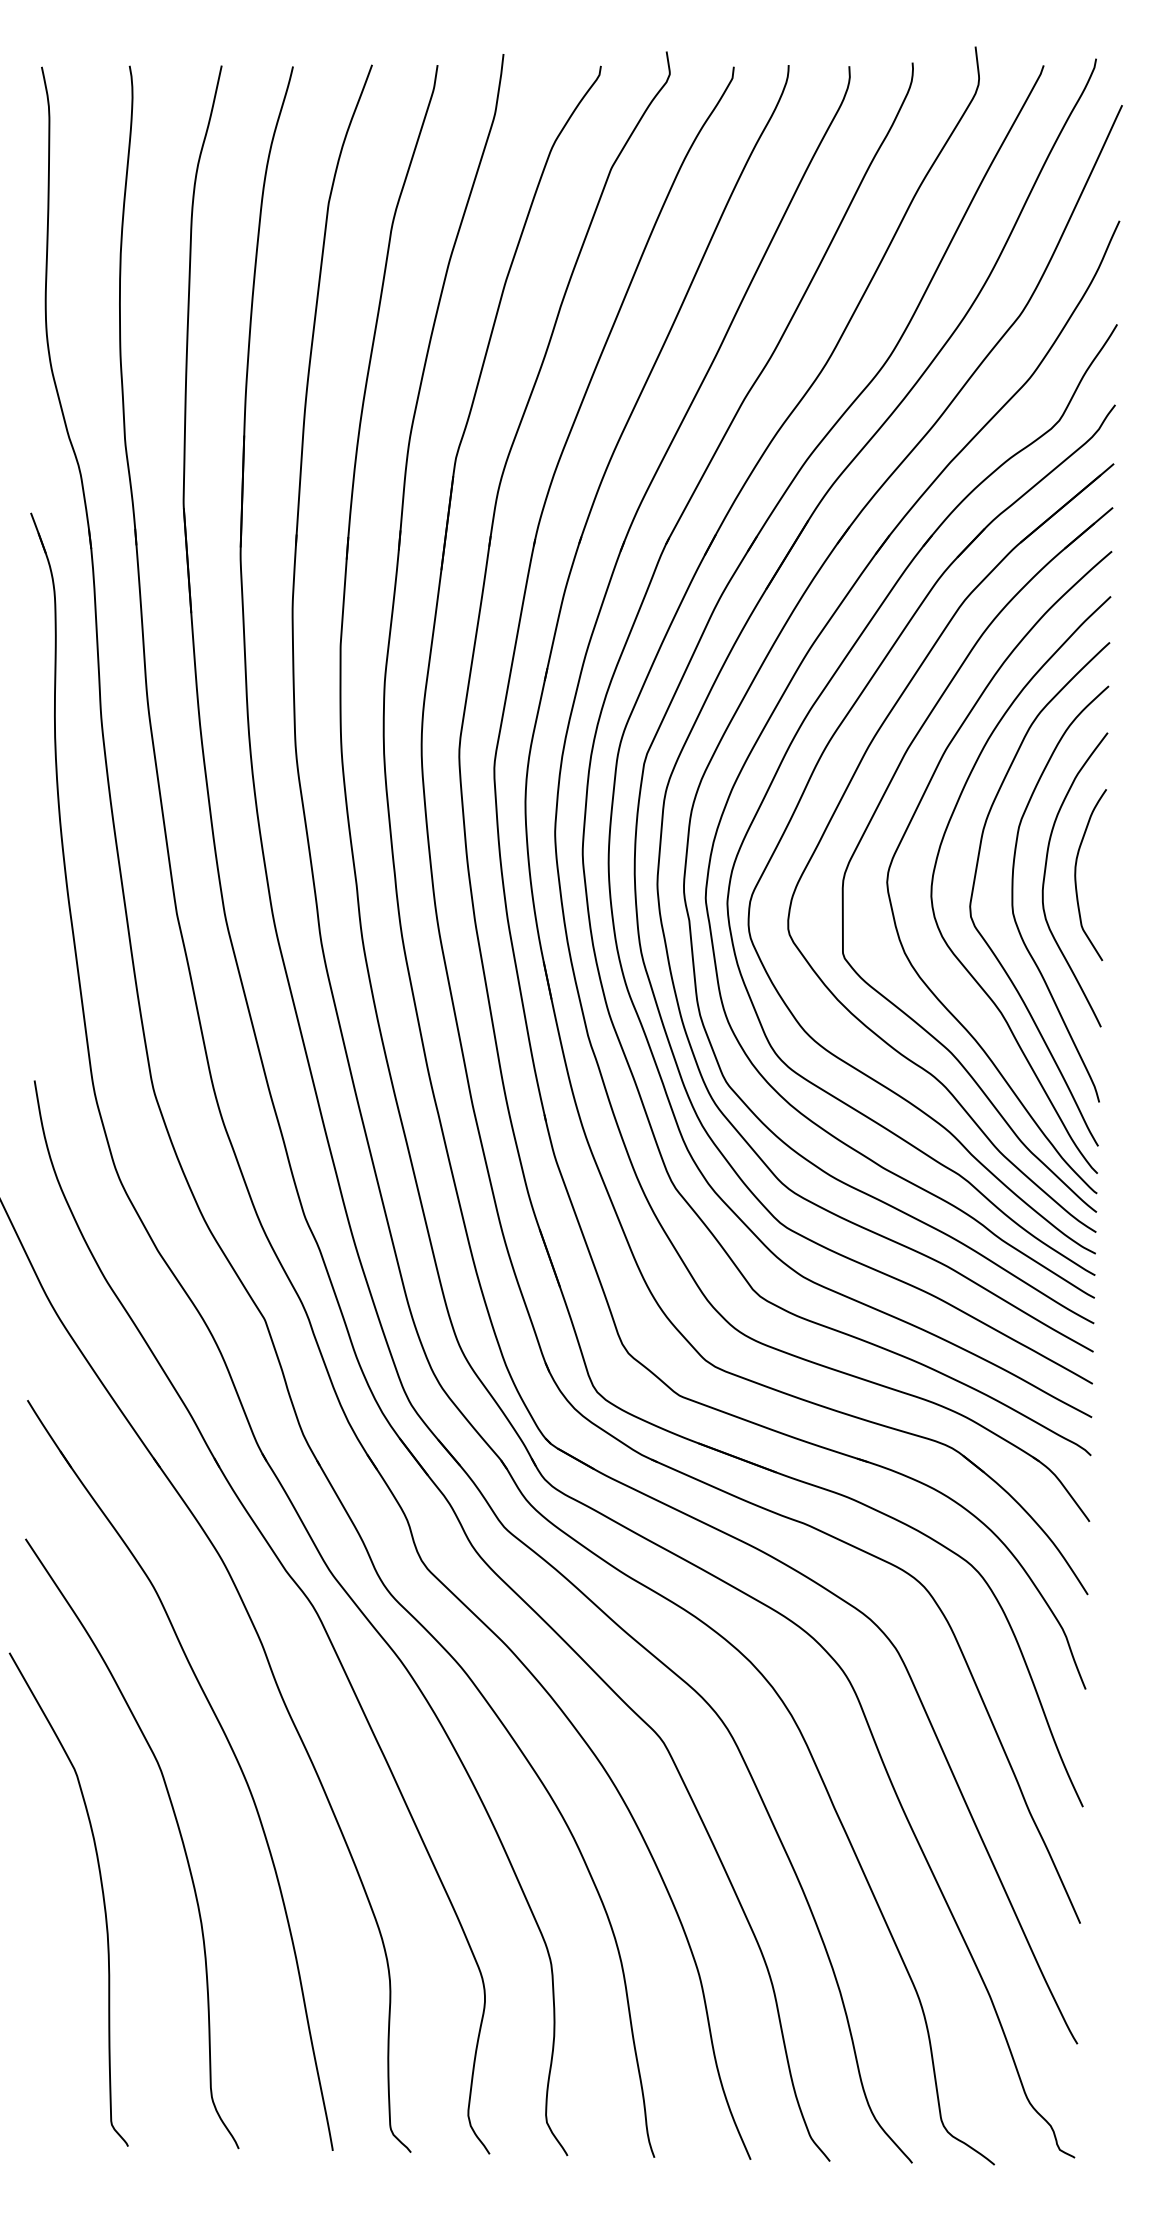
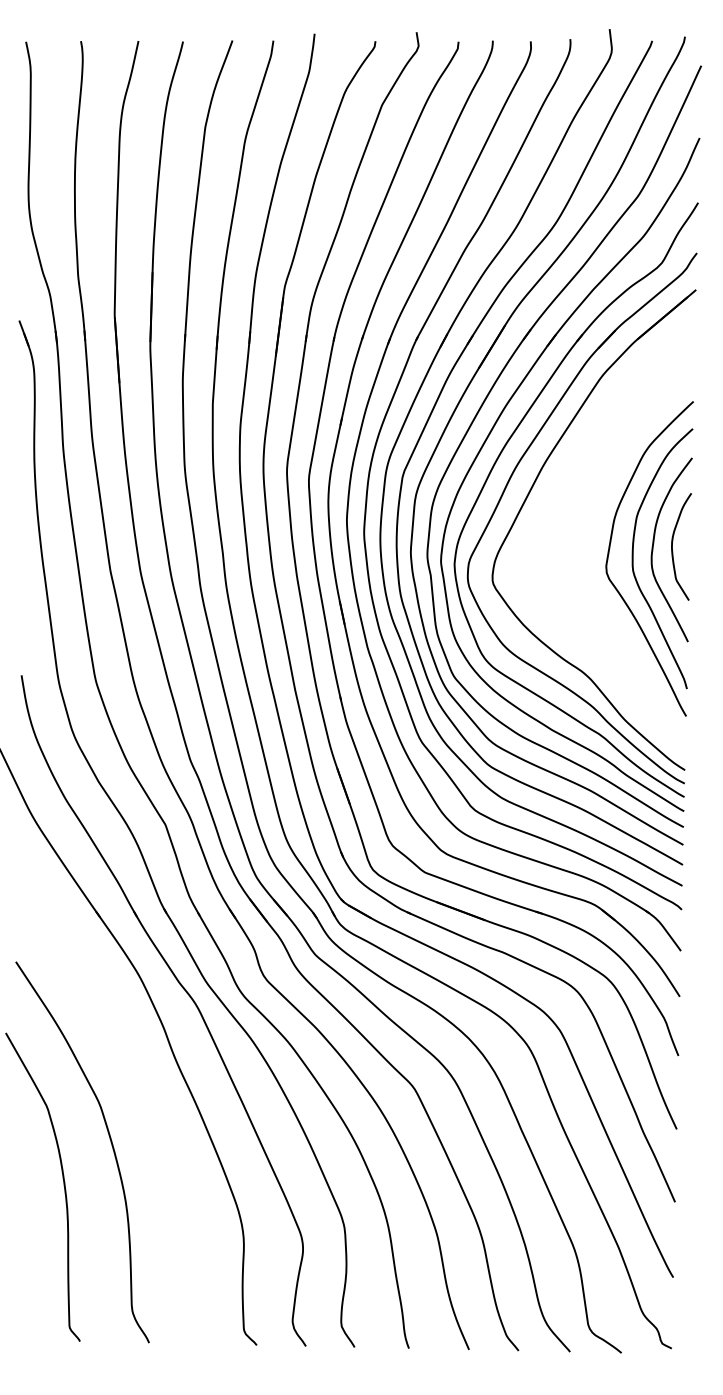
part: (941, 848) -> (588, 530), removed
part: (231, 1751) -> (144, 1094), removed

